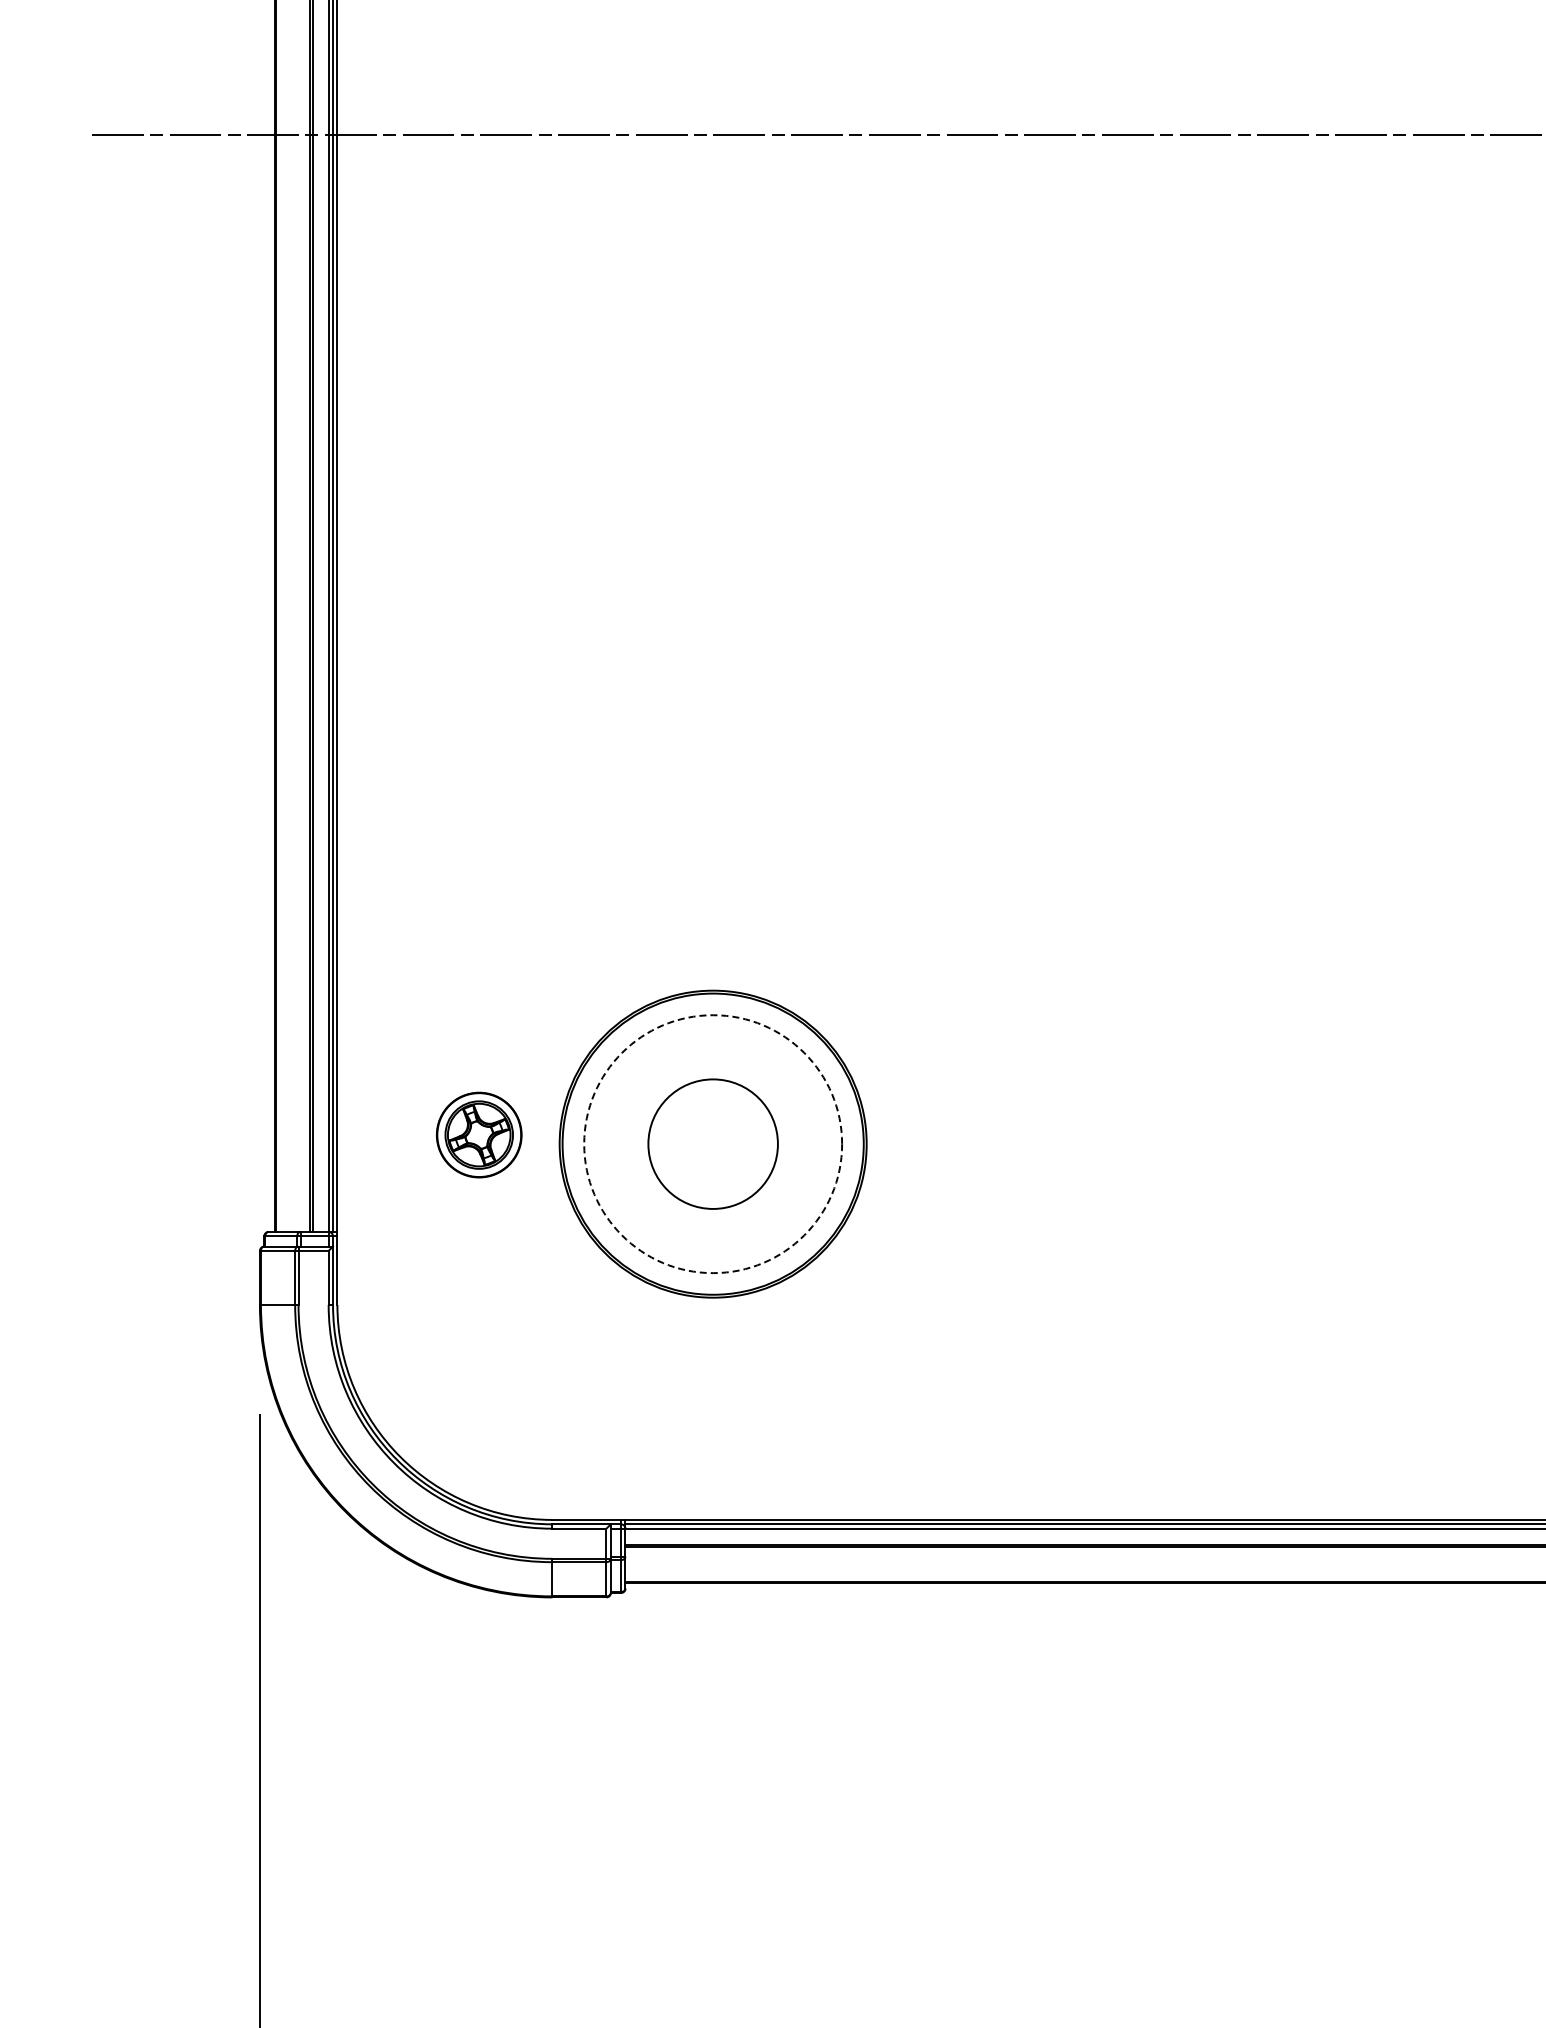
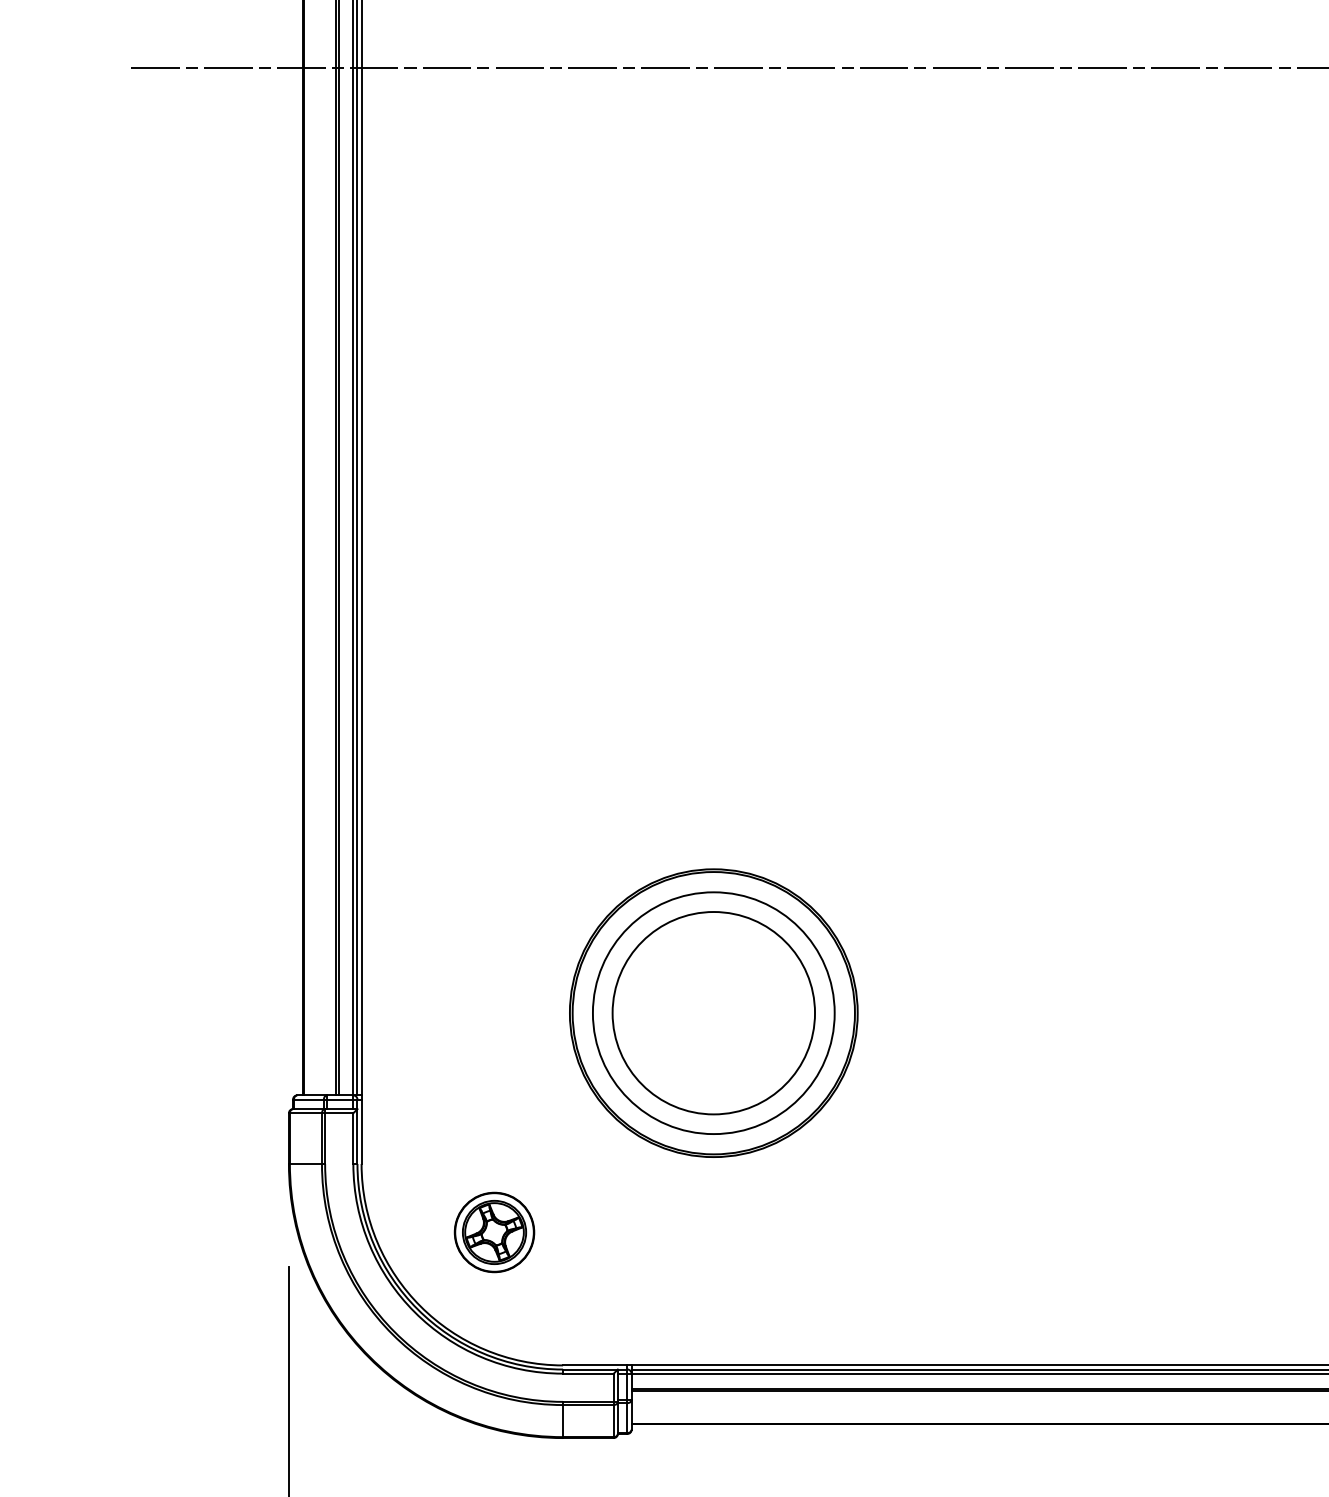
part: (479, 1134) -> (494, 1231), moved
circle: (713, 1144) -> (714, 1013), dashed -> solid
circle: (713, 1144) -> (714, 1013), size x1.67

